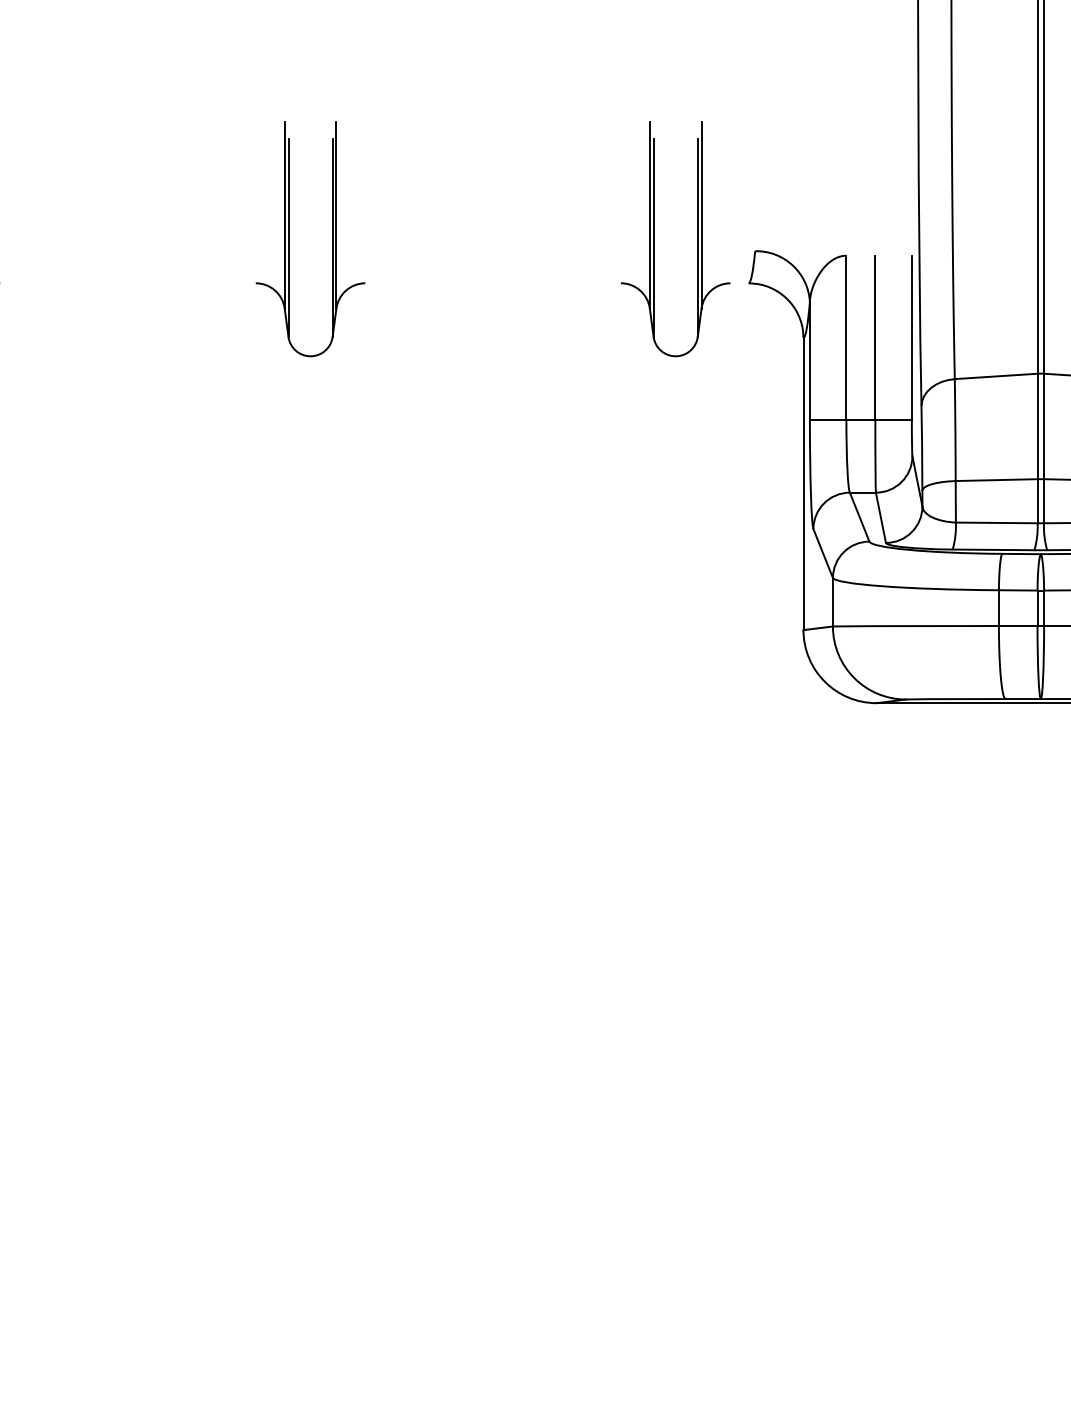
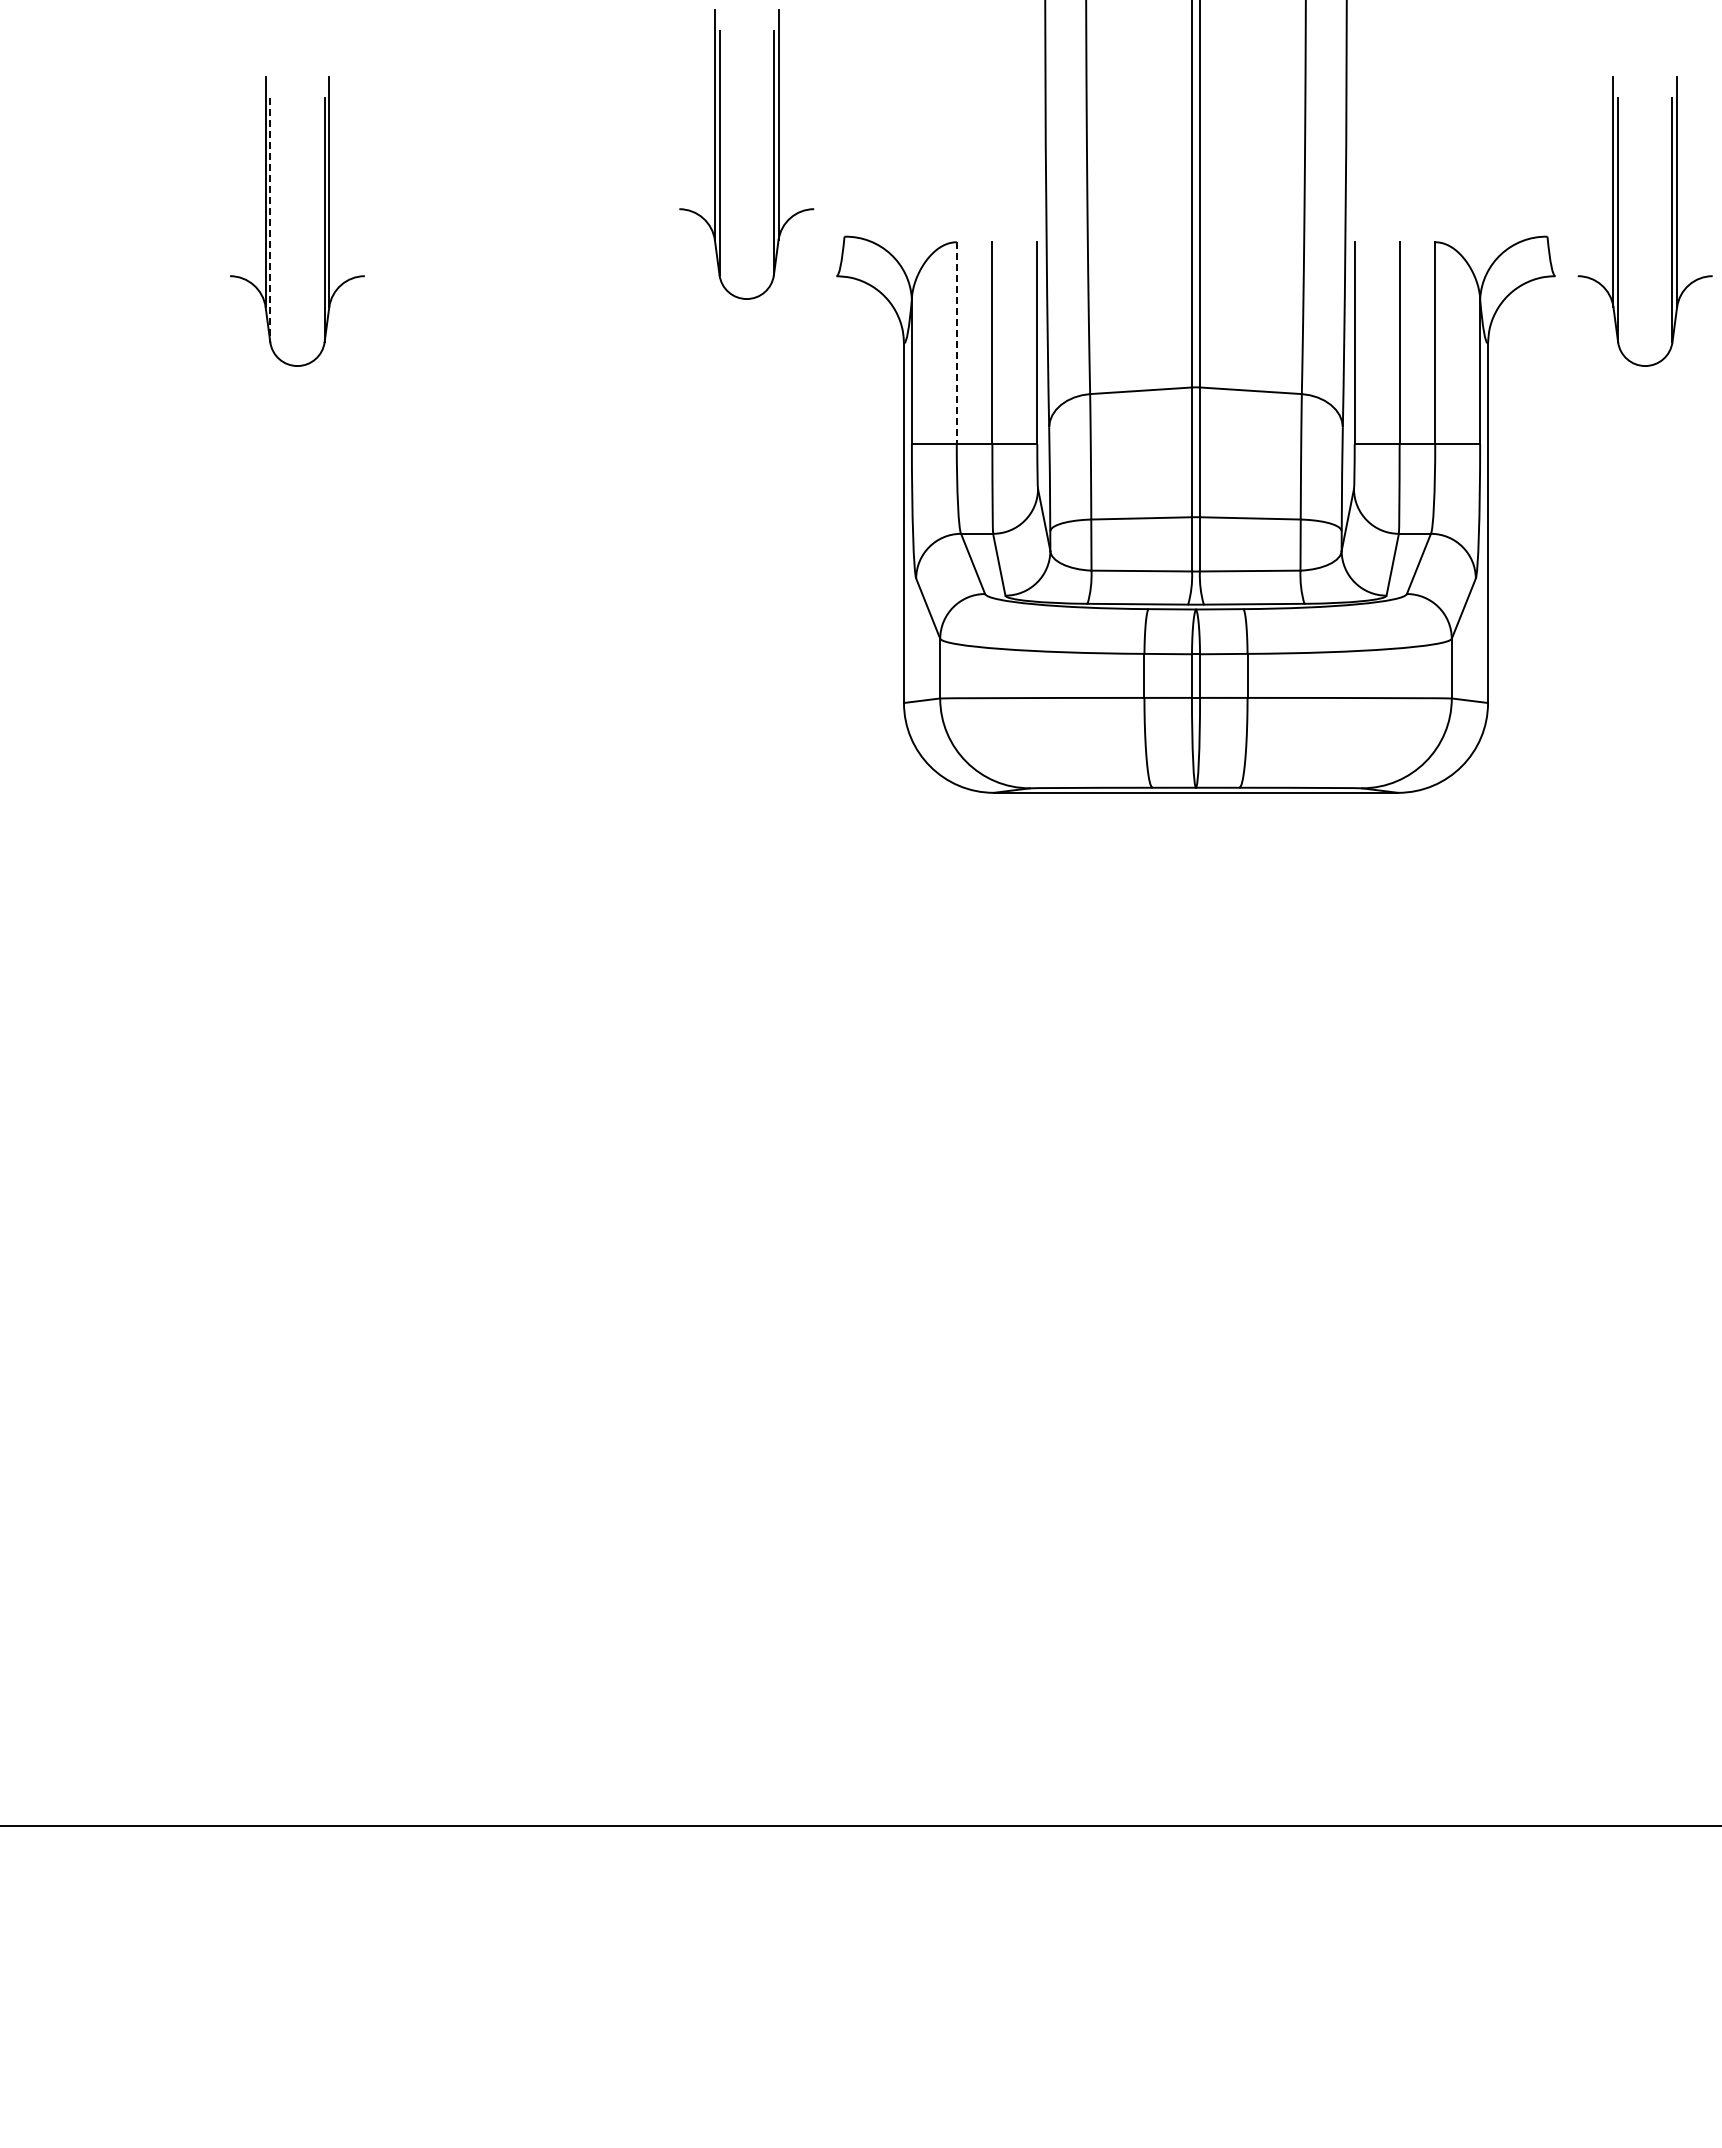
line: (288, 238) -> (270, 220), solid -> dashed
part: (654, 238) -> (720, 154), moved
line: (846, 337) -> (956, 343), solid -> dashed

